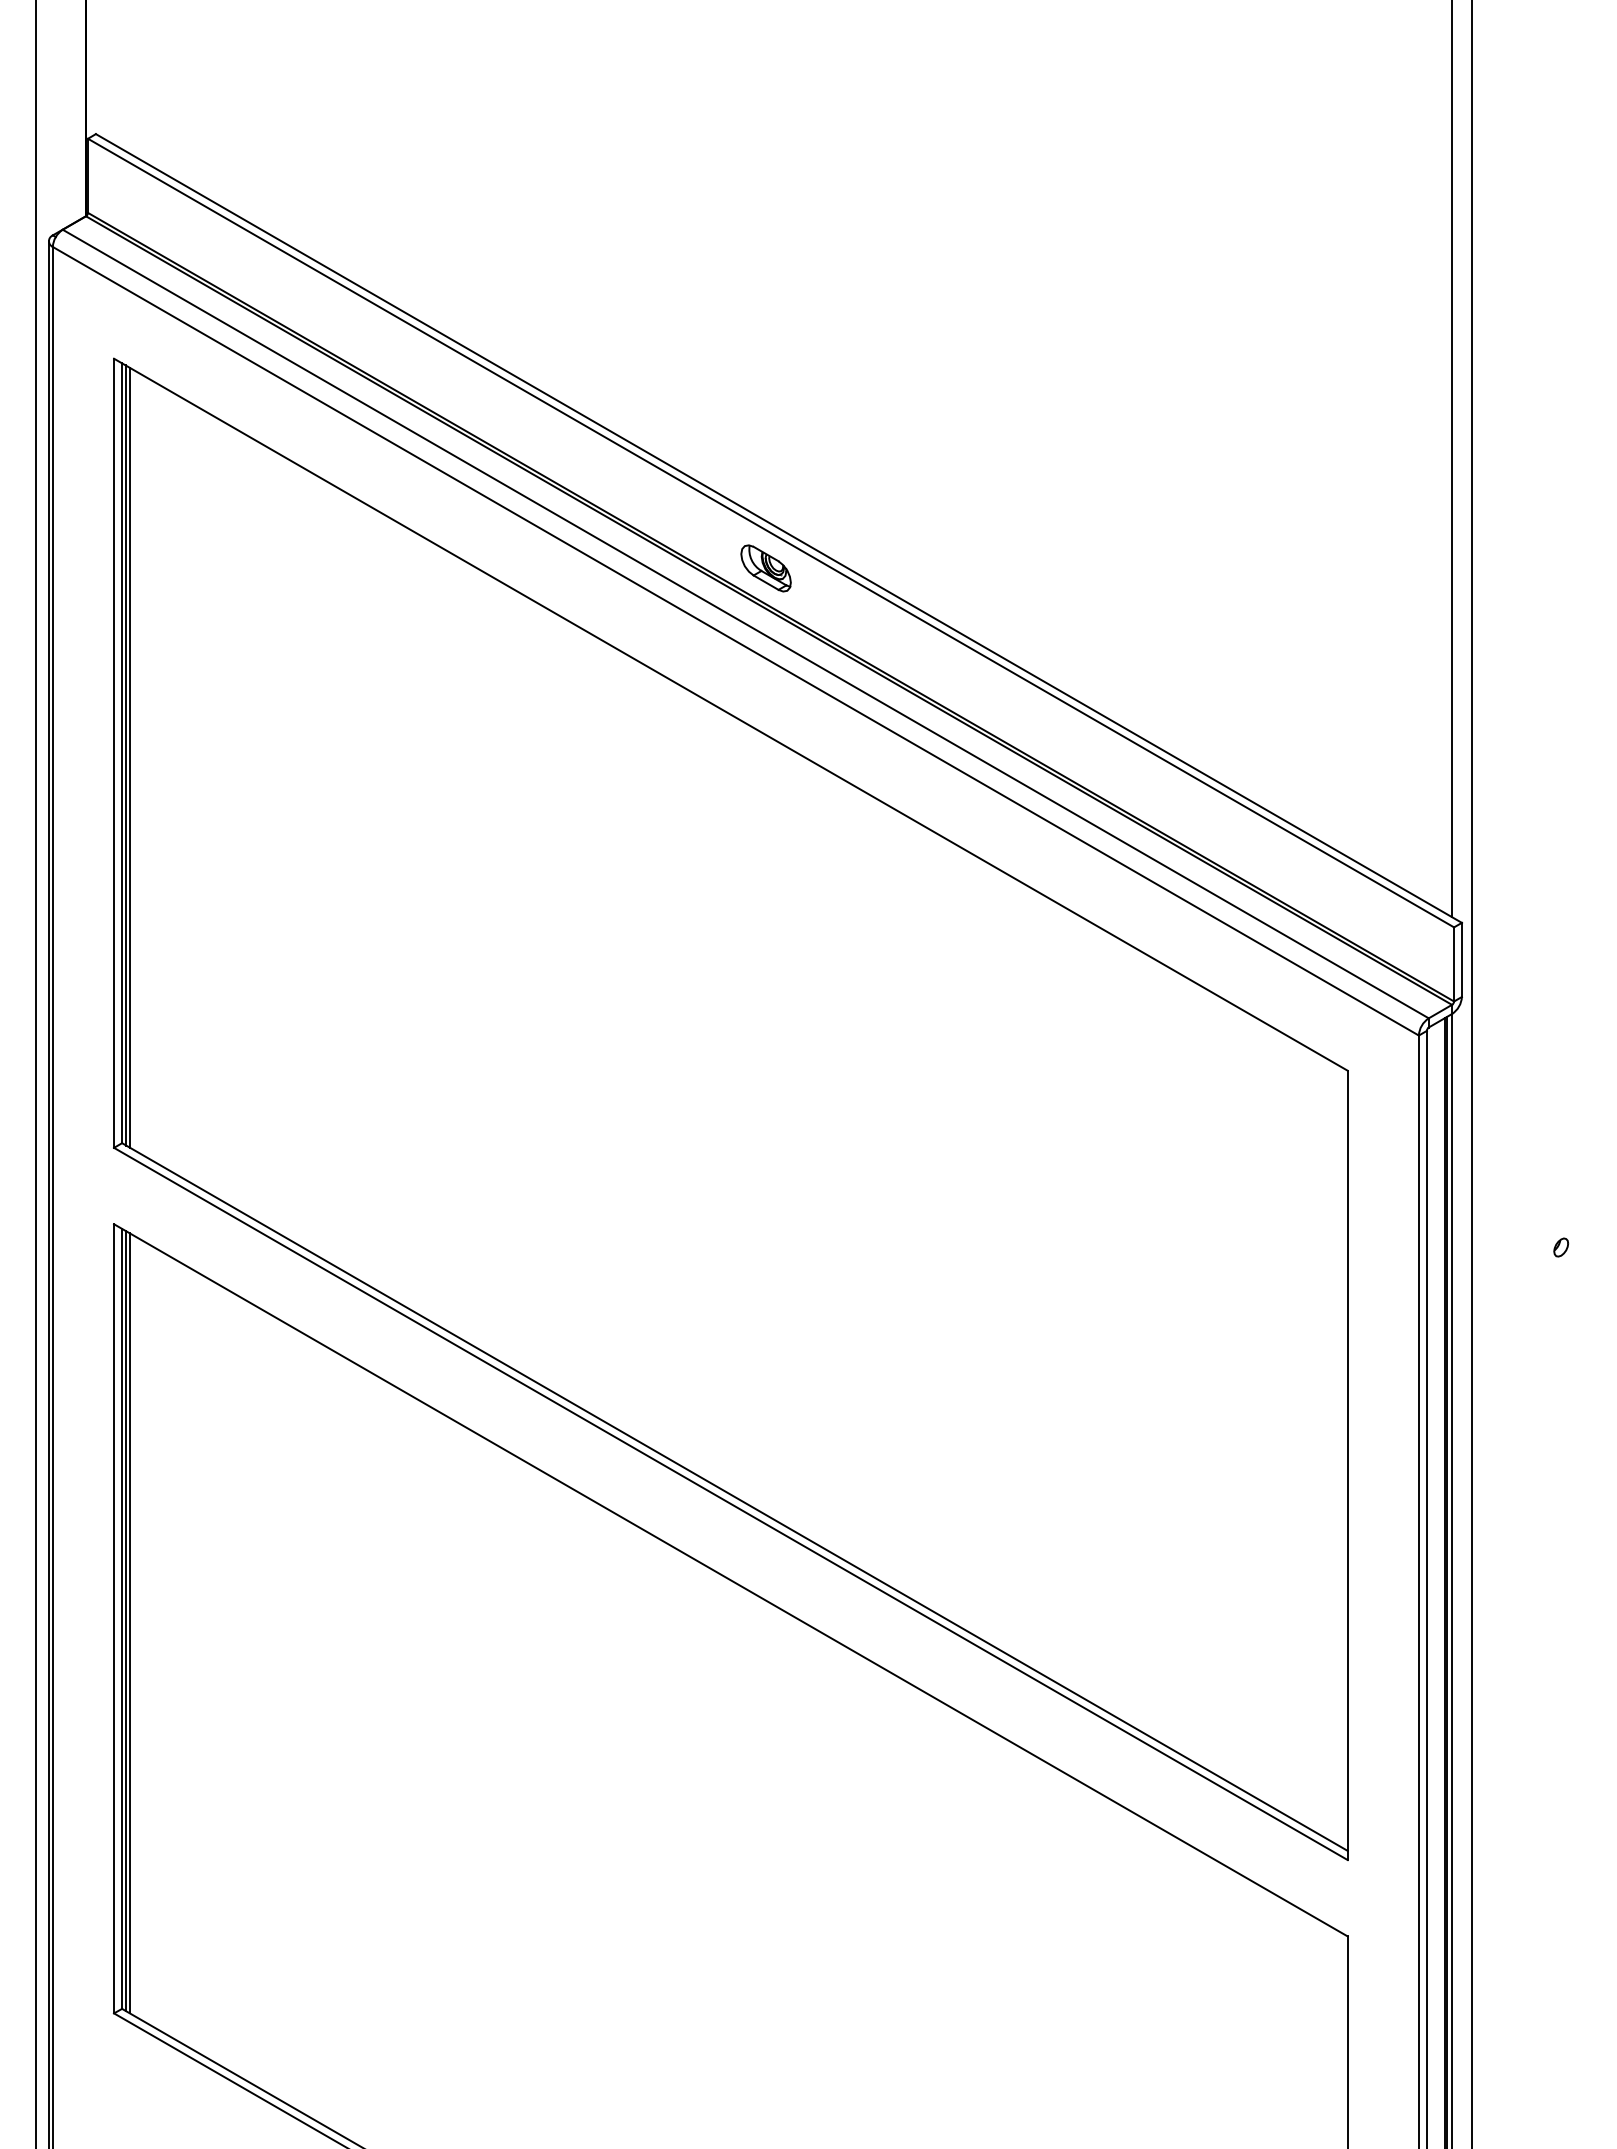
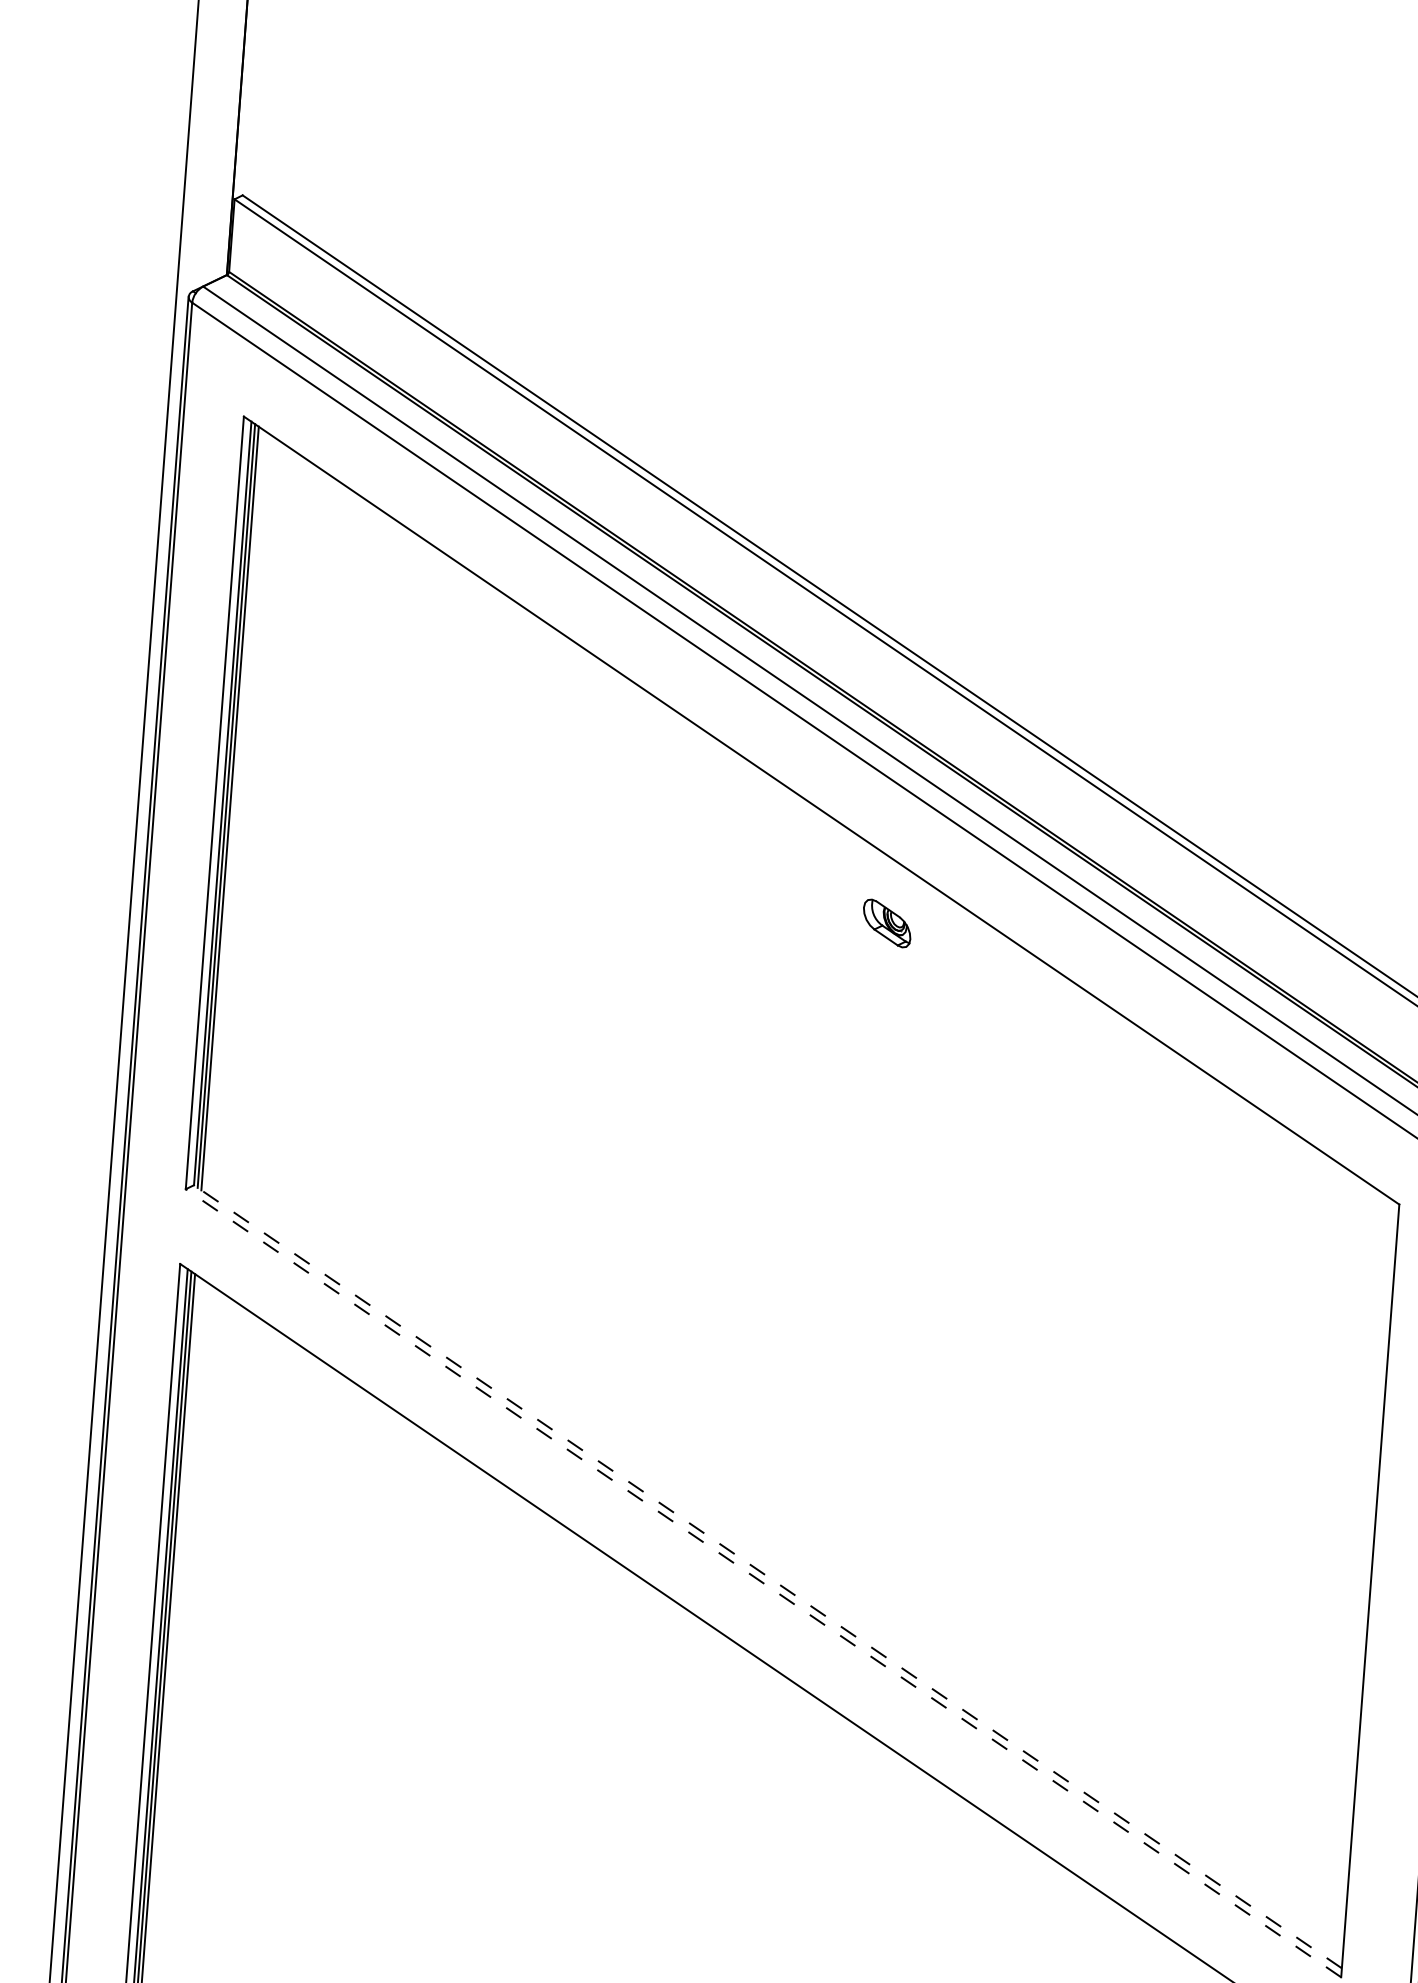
part: (765, 568) -> (886, 923), moved
line: (734, 1497) -> (767, 1577), solid -> dashed
line: (730, 1503) -> (763, 1582), solid -> dashed

